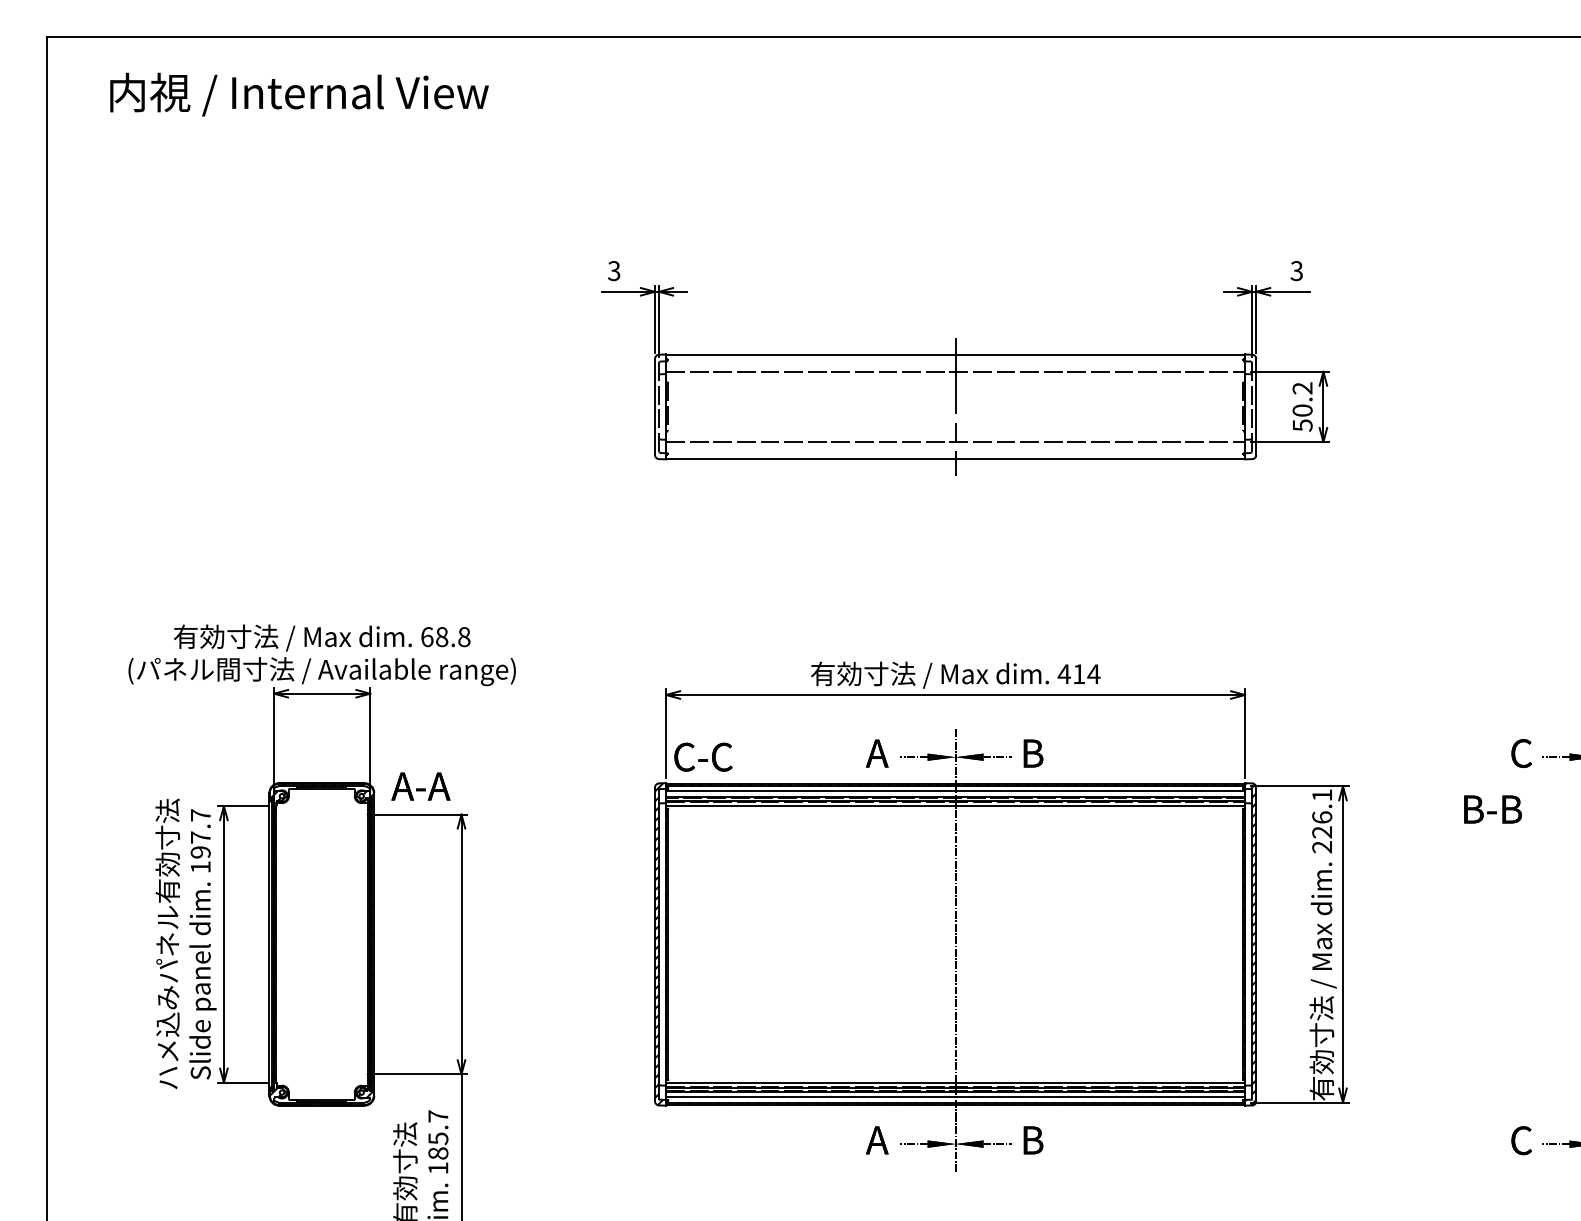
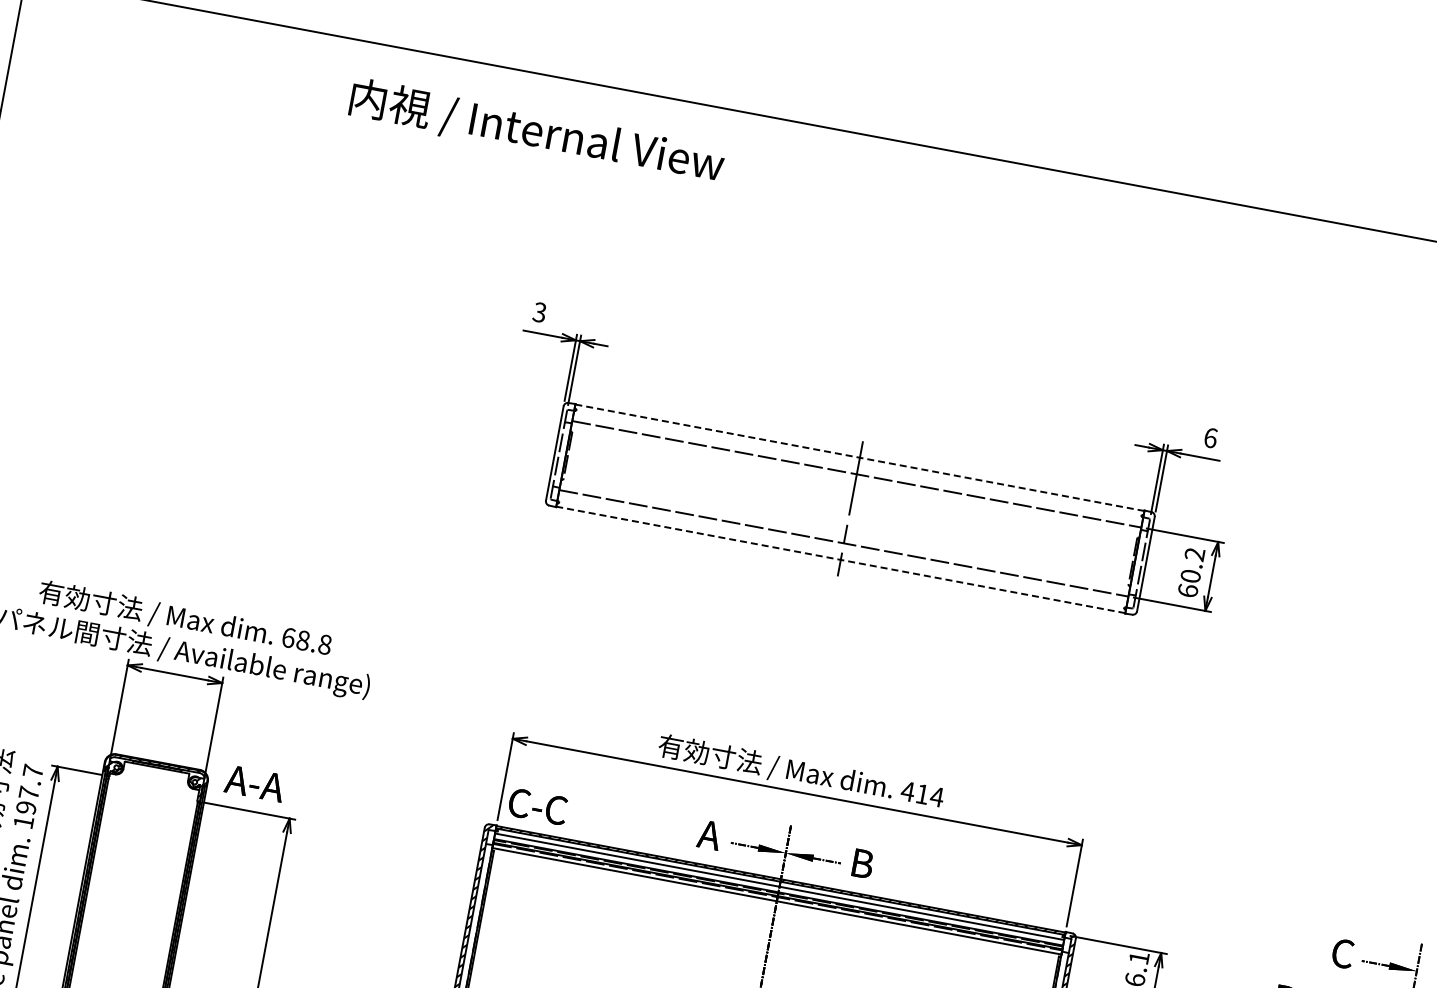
text: (299, 94) -> (537, 132), moved
text: (1296, 271) -> (1210, 438), 3 -> 6
line: (956, 354) -> (860, 457), solid -> dashed
text: (1302, 425) -> (1187, 590), 50.2 -> 60.2
line: (955, 458) -> (840, 559), solid -> dashed

